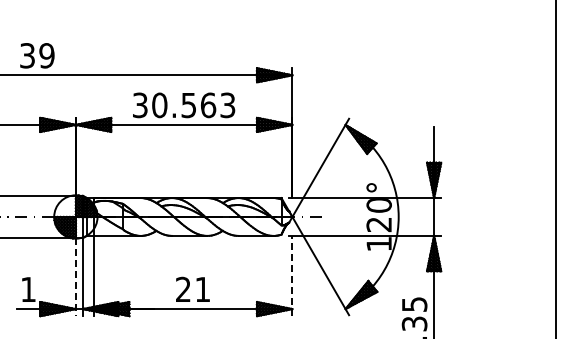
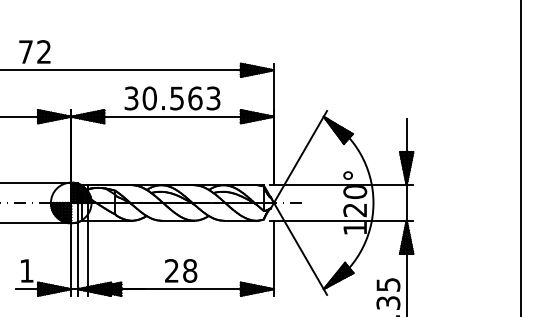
text: (37, 55) -> (35, 51), 39 -> 72
line: (292, 275) -> (274, 257), dashed -> solid
line: (75, 277) -> (70, 259), dashed -> solid
text: (202, 289) -> (189, 270), 21 -> 28

